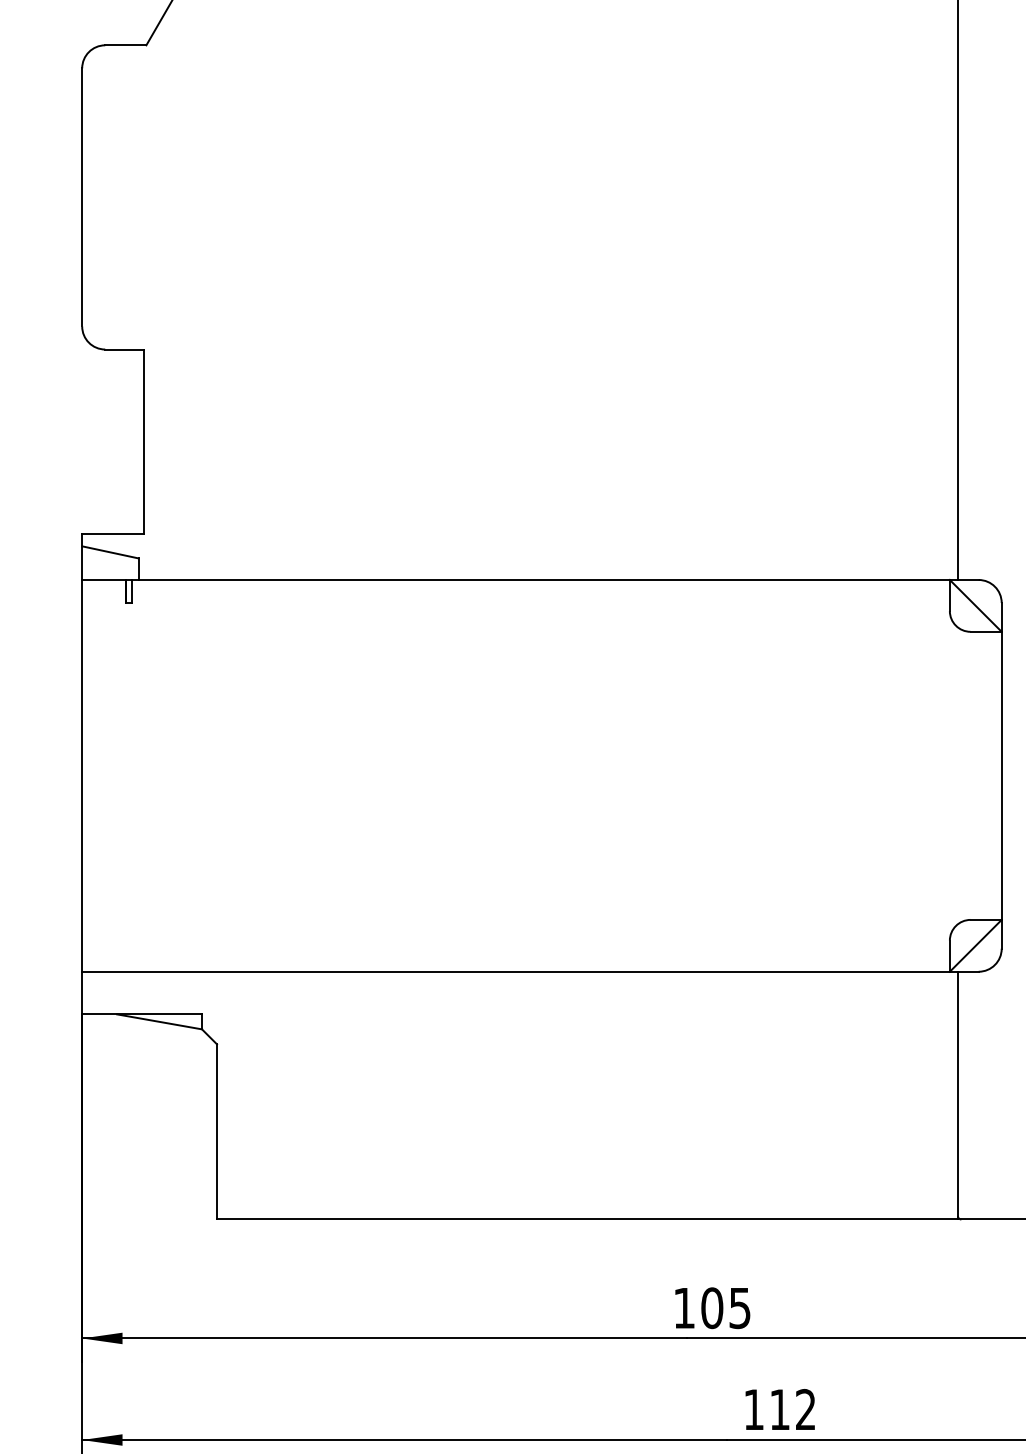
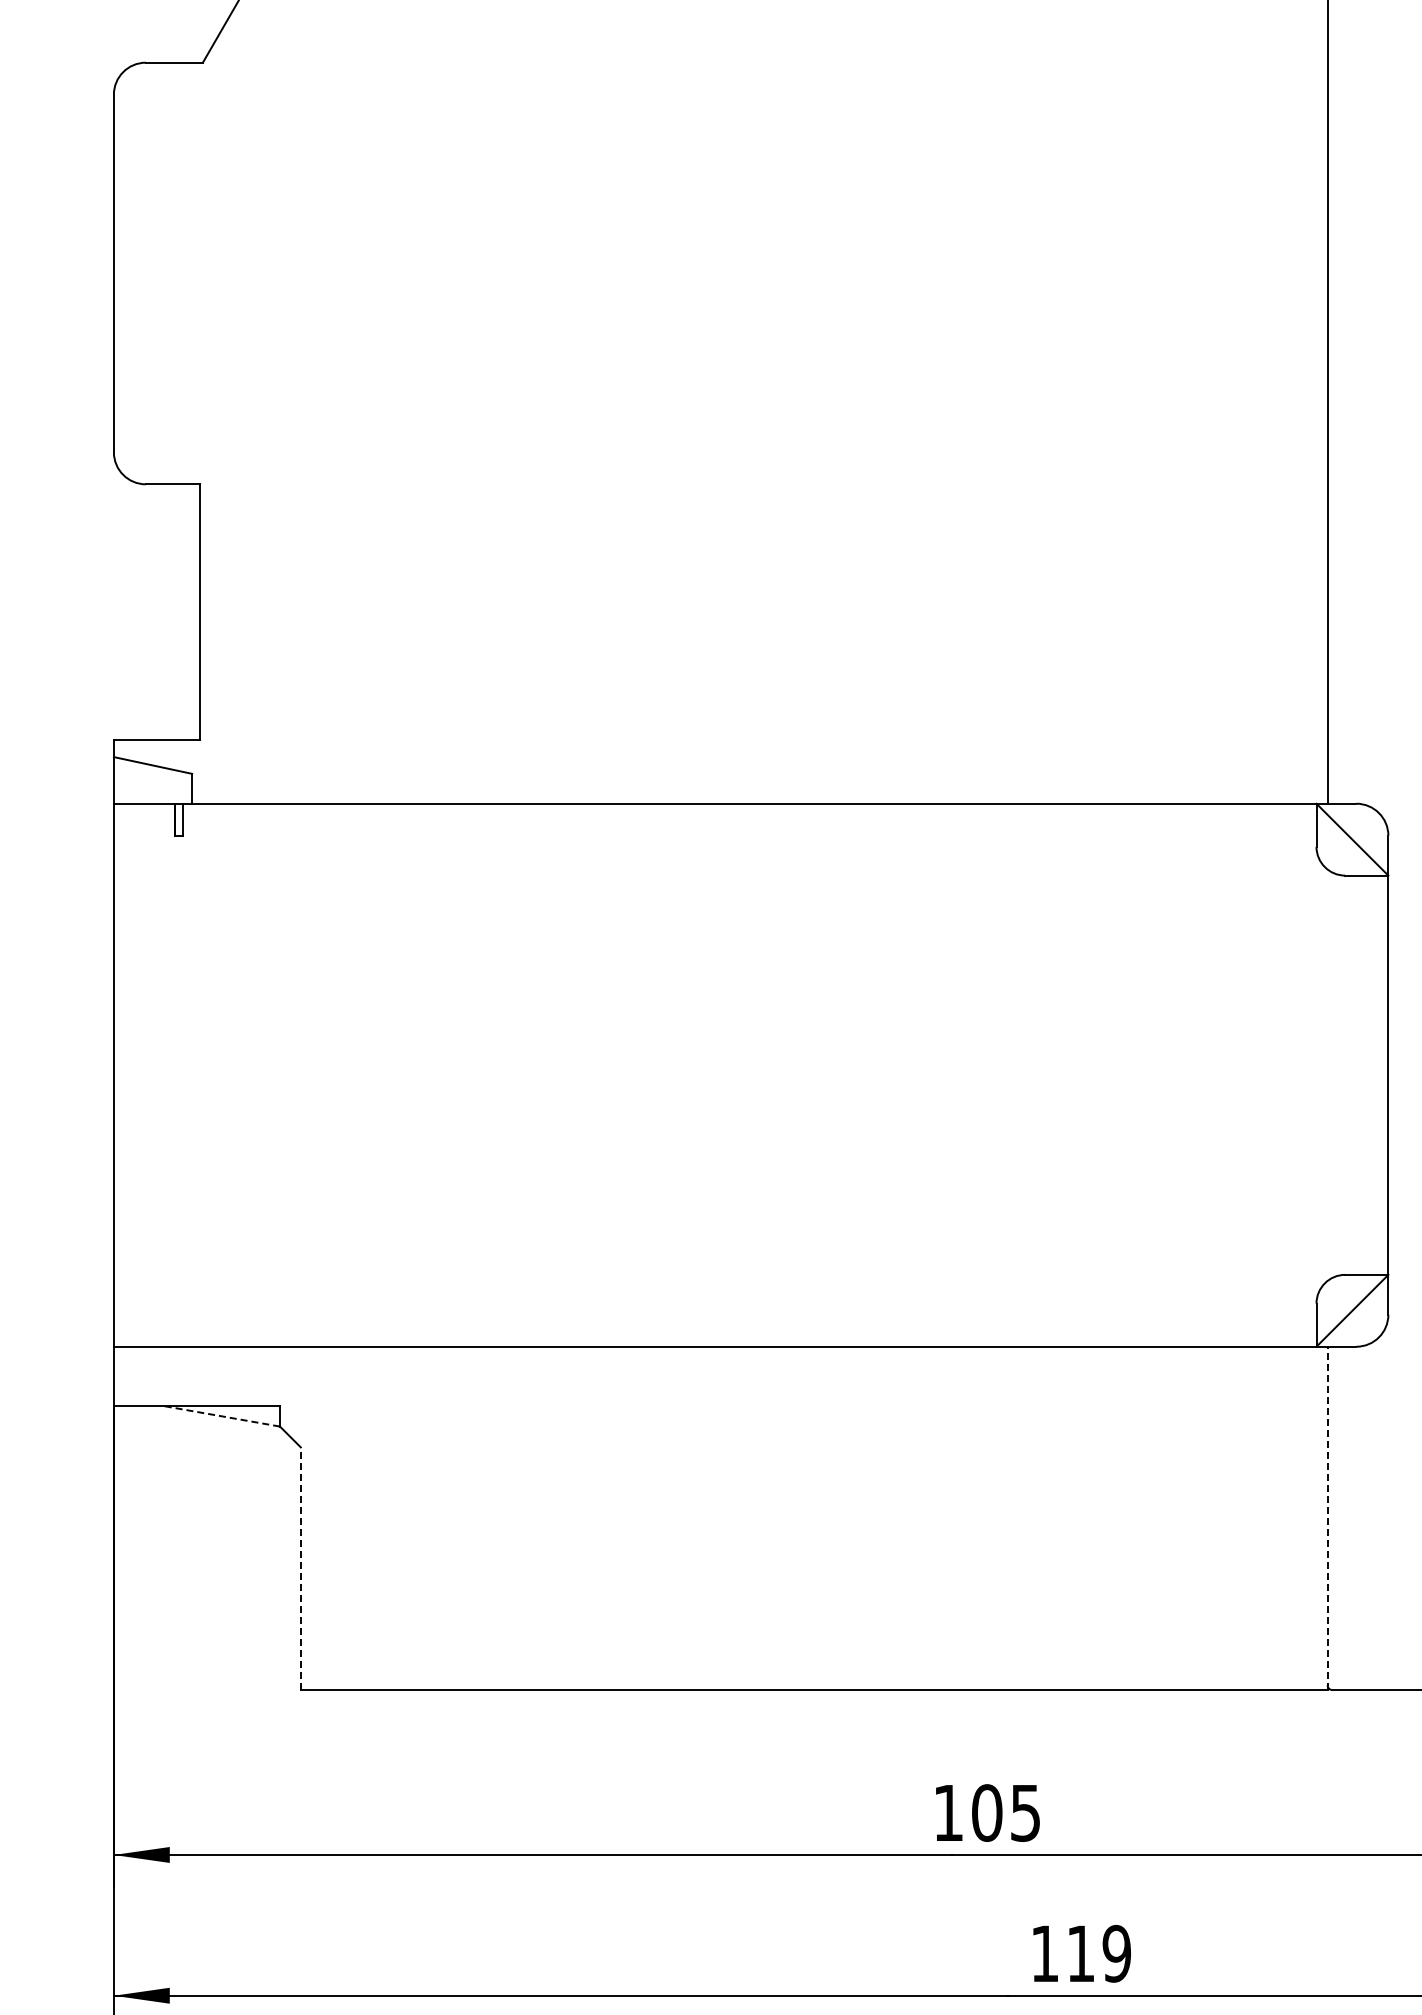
line: (159, 1022) -> (221, 1416), solid -> dashed
line: (957, 1095) -> (1327, 1518), solid -> dashed
line: (216, 1131) -> (300, 1568), solid -> dashed
text: (805, 1409) -> (1116, 1953), 112 -> 119

